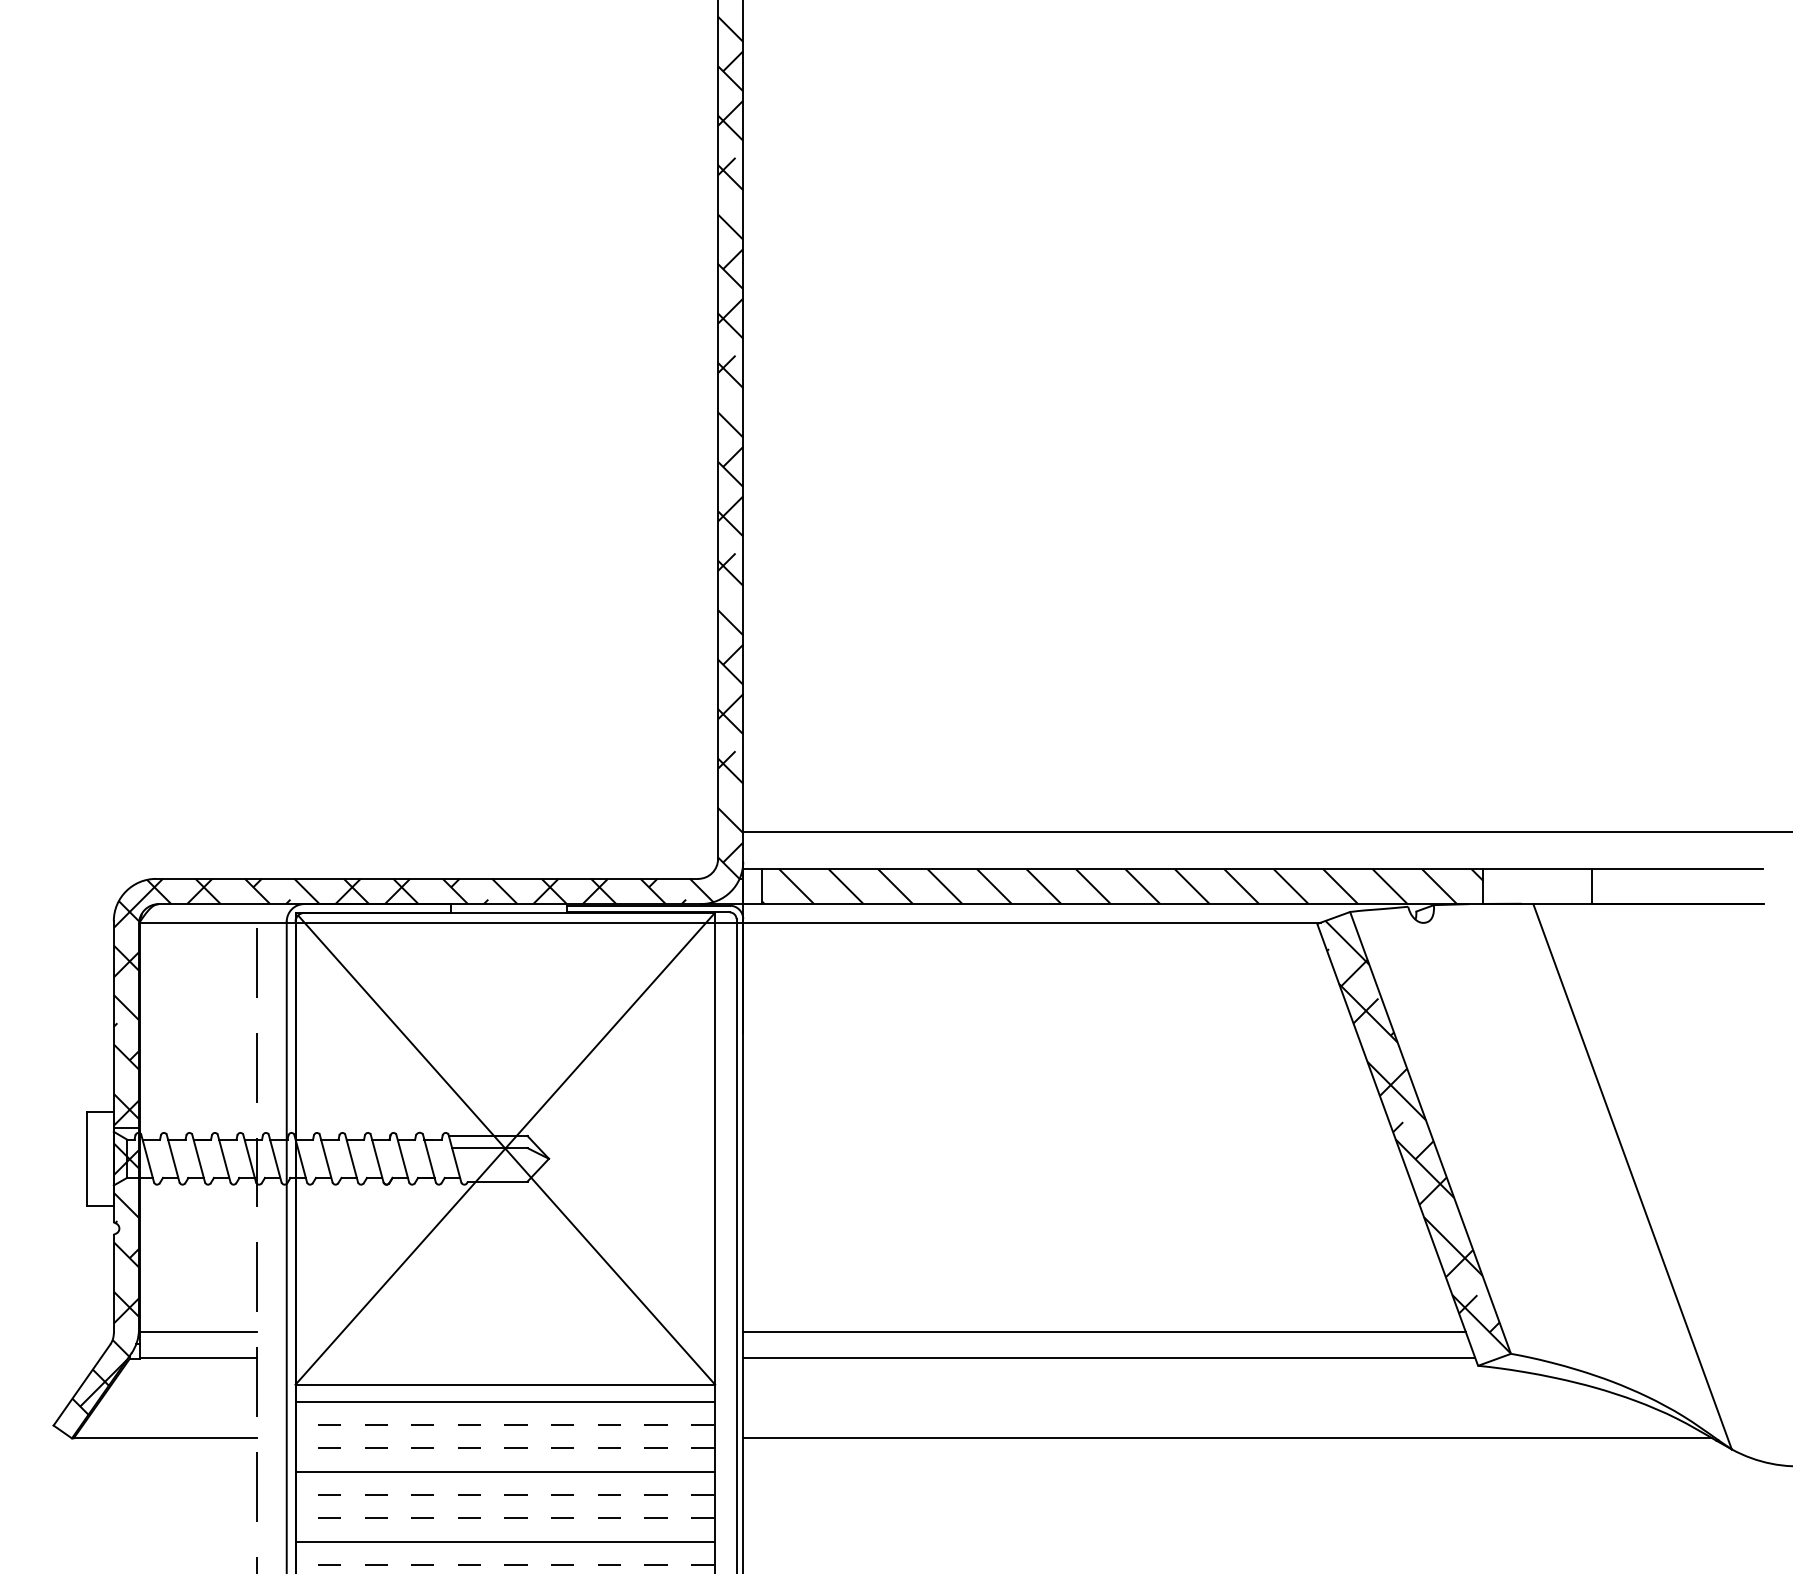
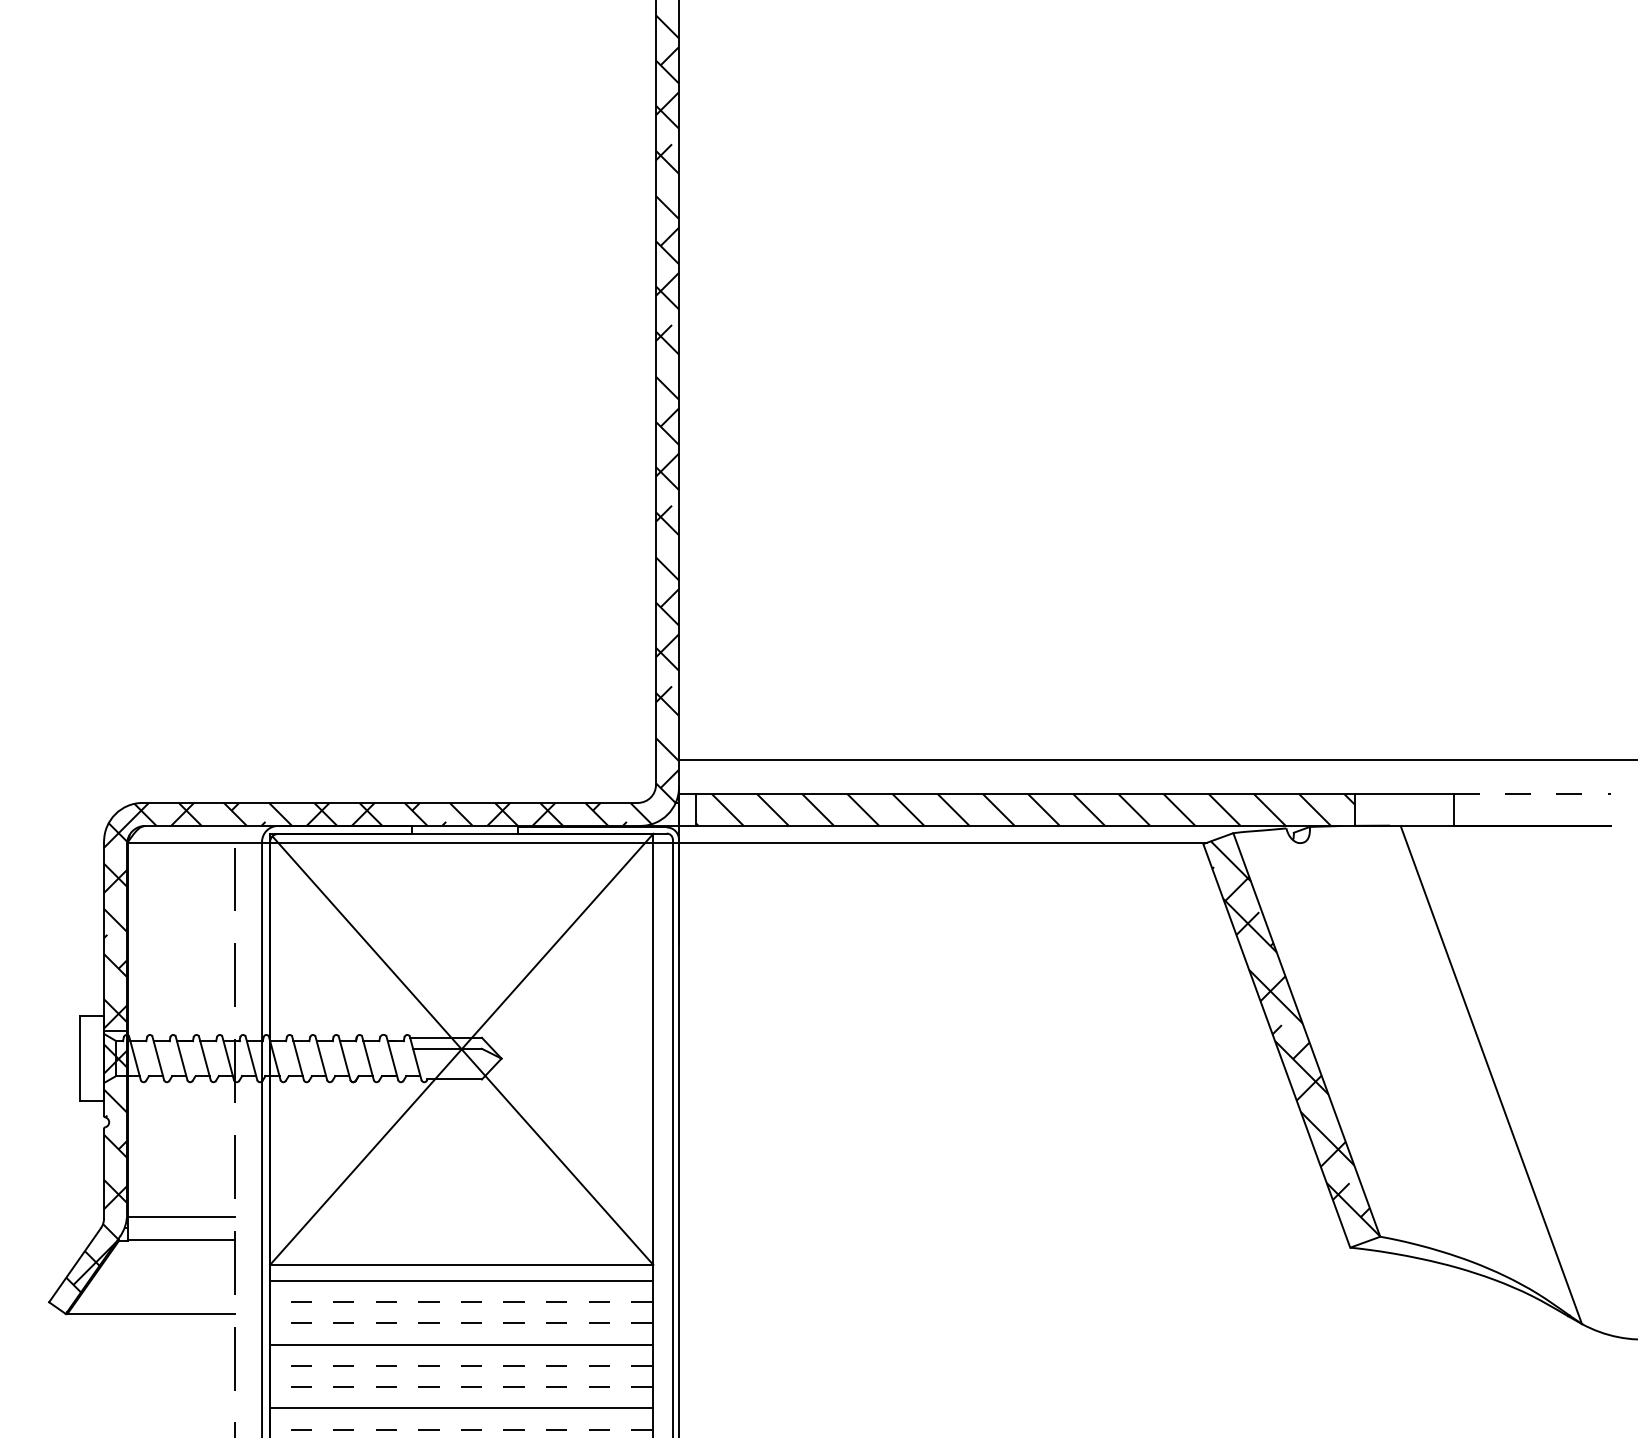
line: (1677, 869) -> (1532, 794), solid -> dashed
line: (1103, 1331) -> (1008, 1216), removed
line: (1109, 1357) -> (1013, 1240), removed
line: (1227, 1437) -> (1121, 1313), removed

